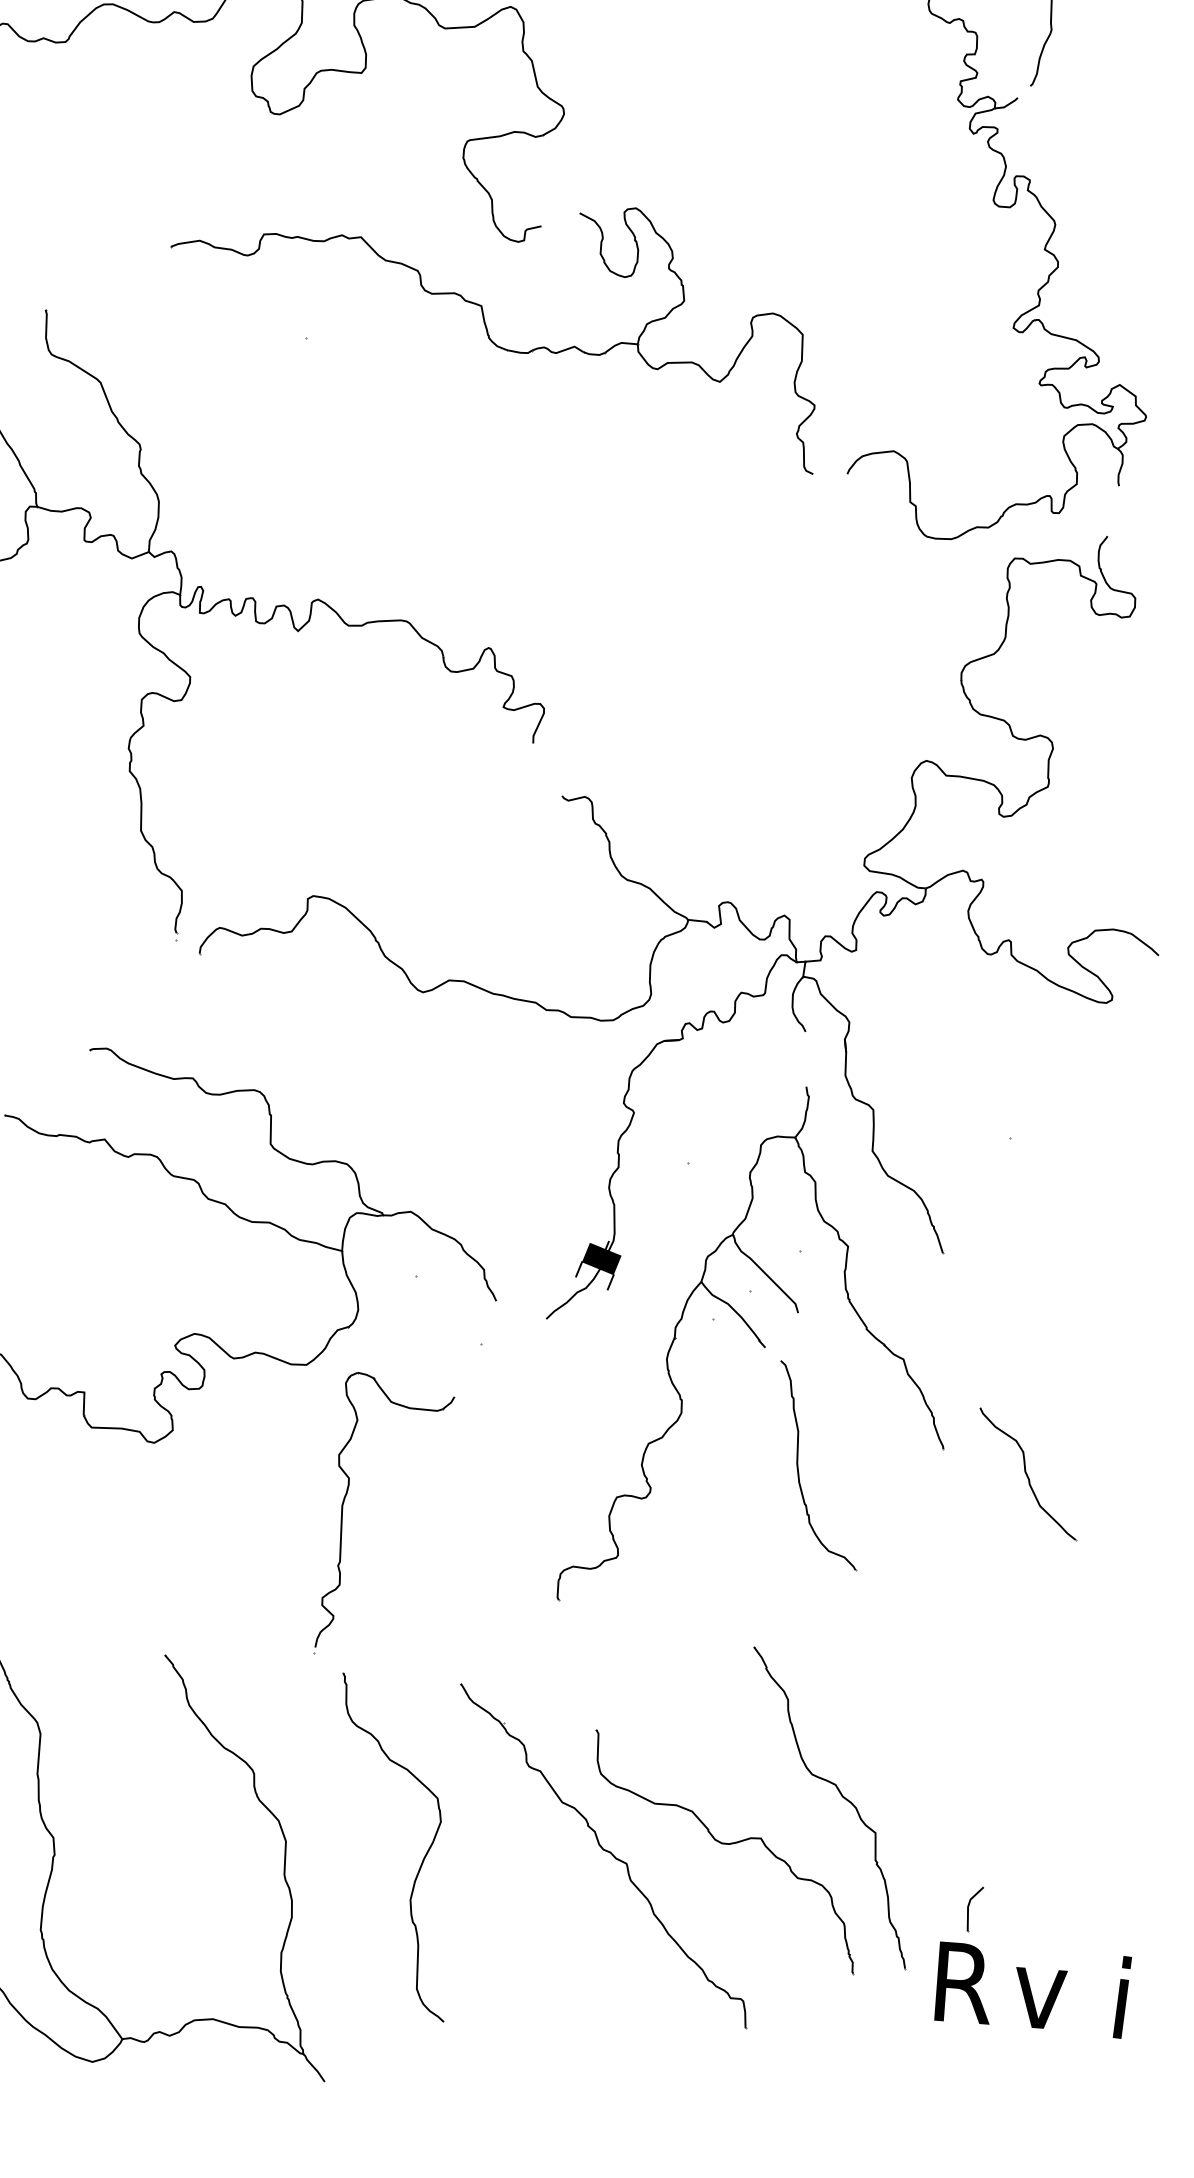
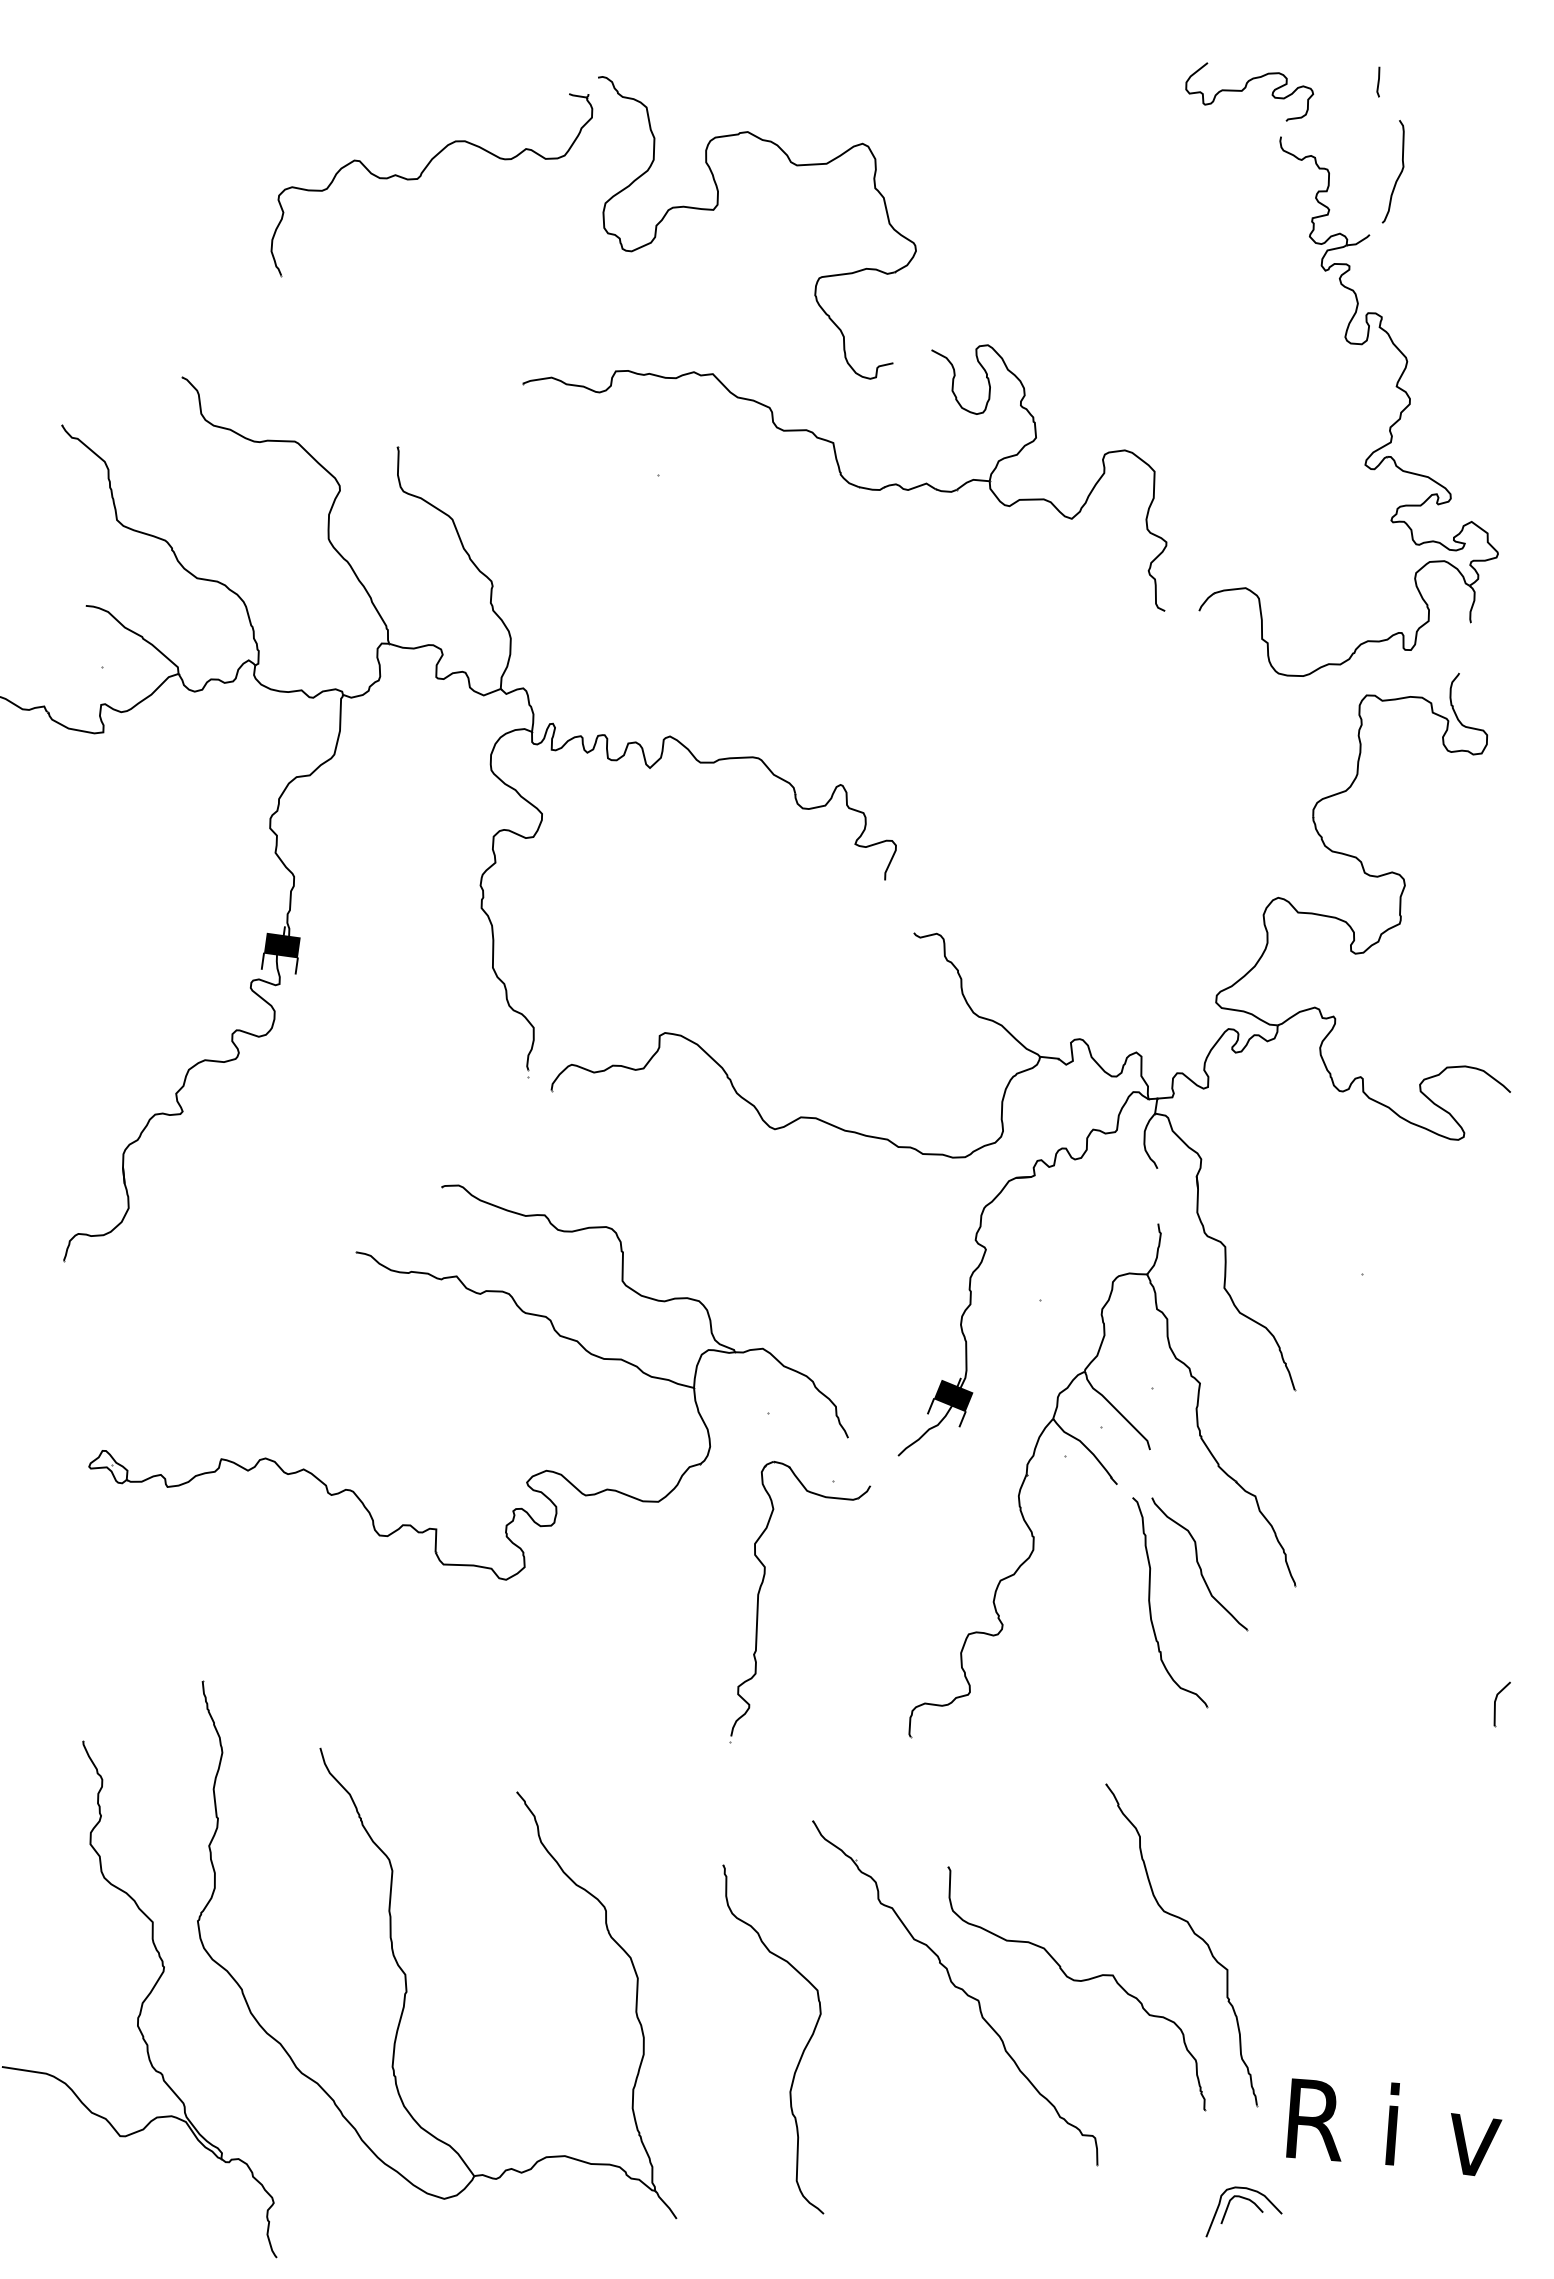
part: (1027, 1474) -> (1199, 1564), moved
part: (346, 1496) -> (762, 1585), moved
part: (421, 1861) -> (801, 2053), moved
part: (974, 1909) -> (1501, 1704), moved
text: (1041, 1986) -> (1393, 2123), v -> i
text: (1124, 1997) -> (1476, 2134), i -> v
part: (895, 2063) -> (1247, 2200), added

